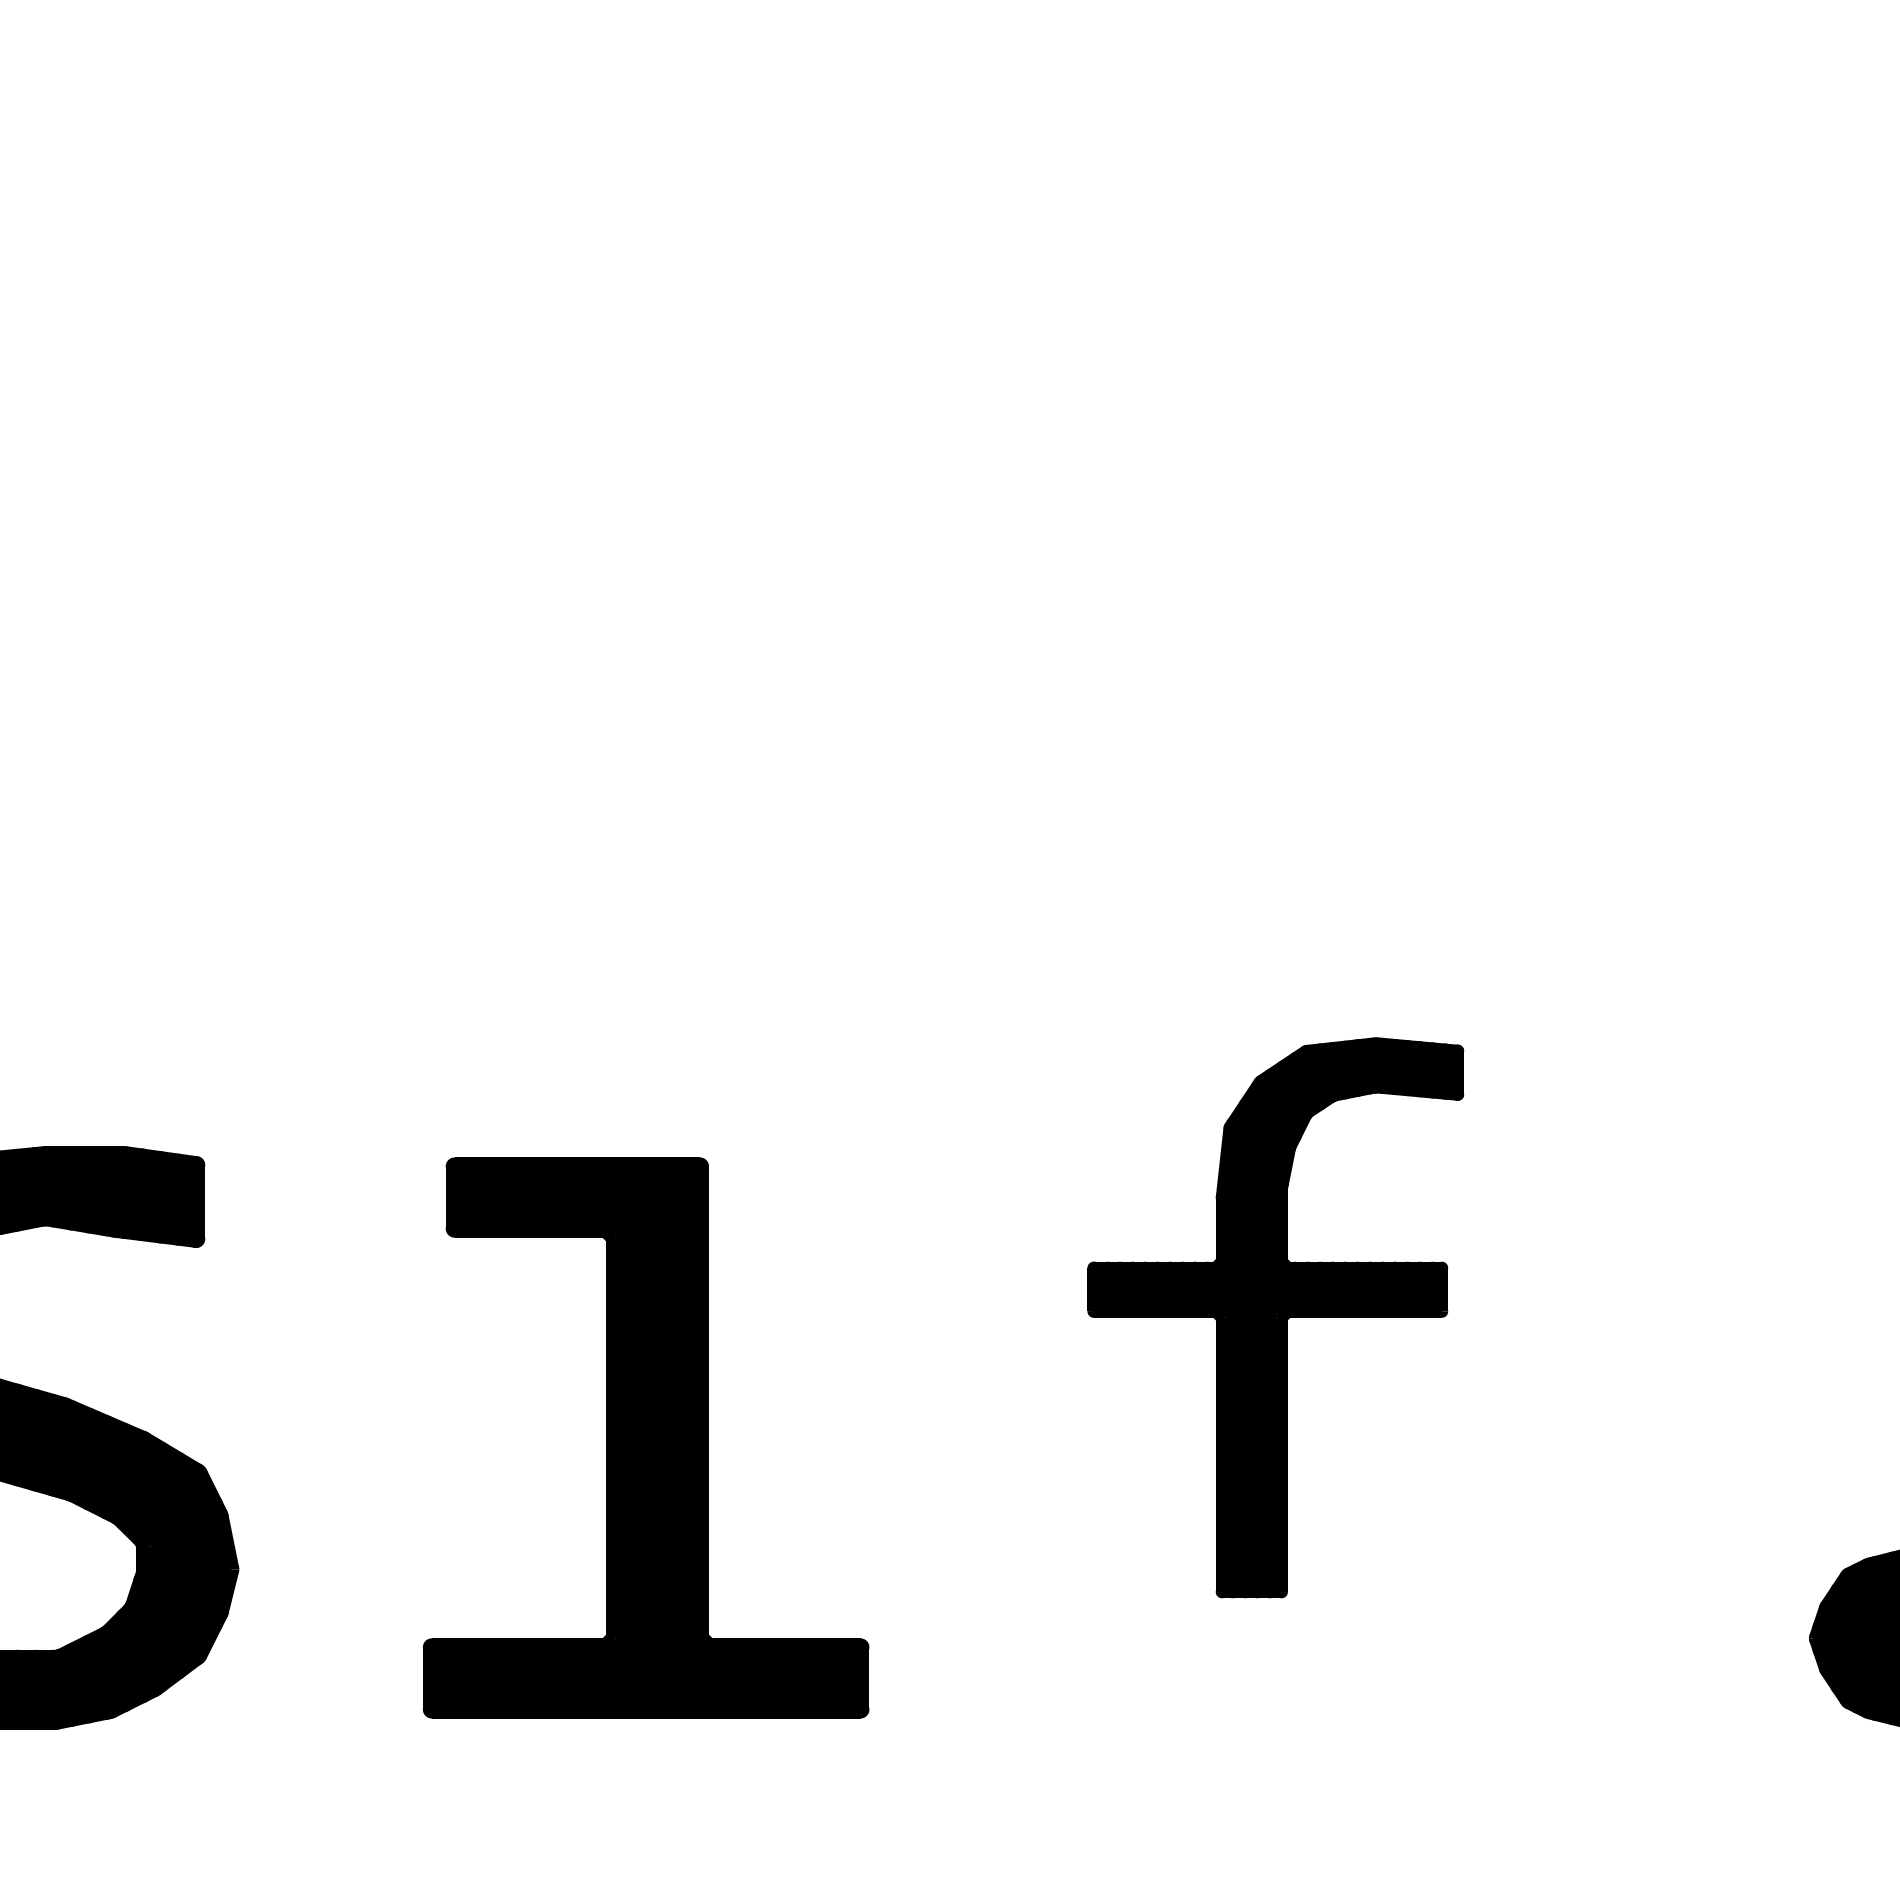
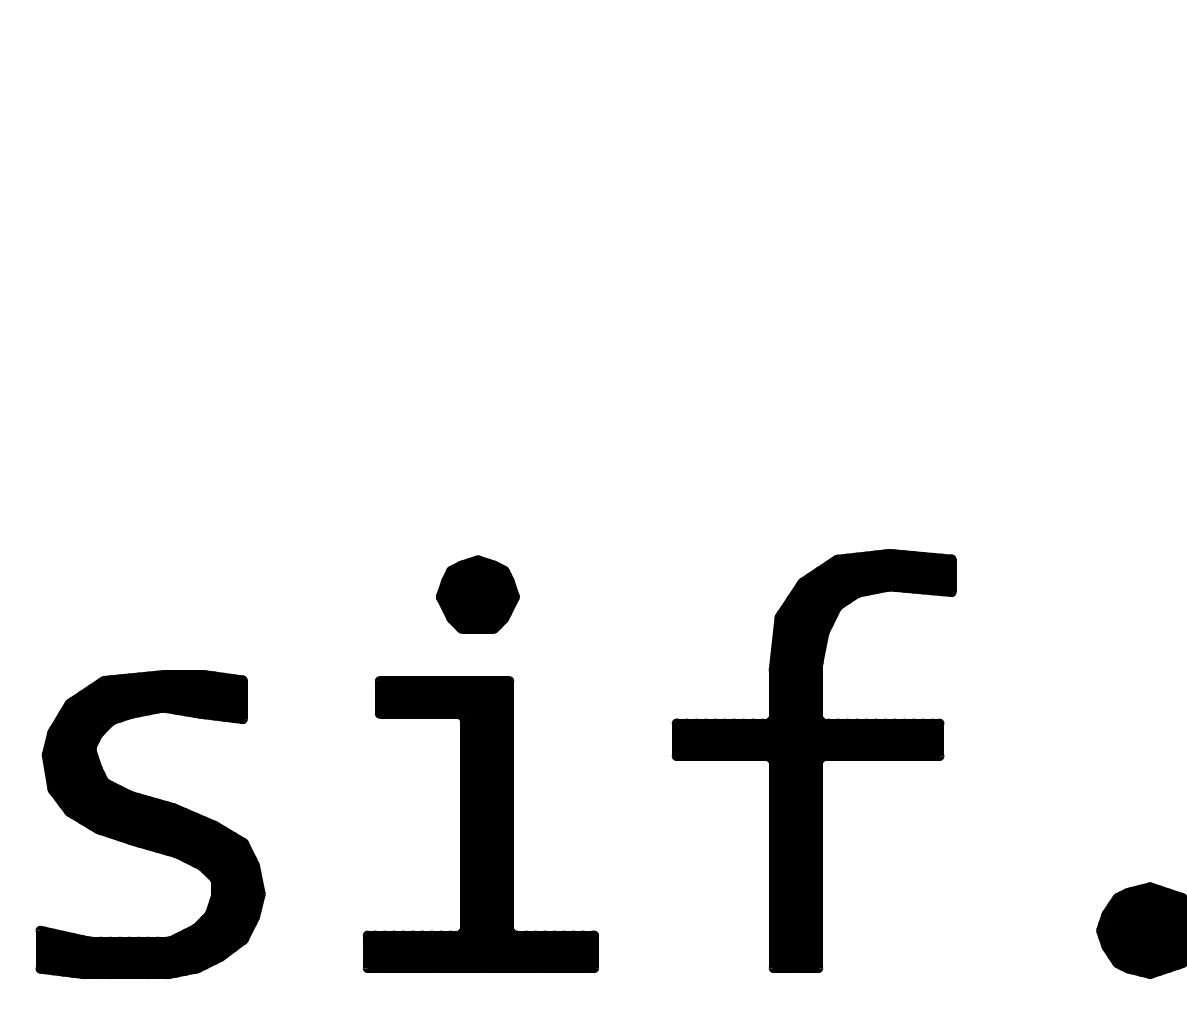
part: (639, 1003) -> (477, 594), added
part: (1274, 1316) -> (813, 760), size x1.43

